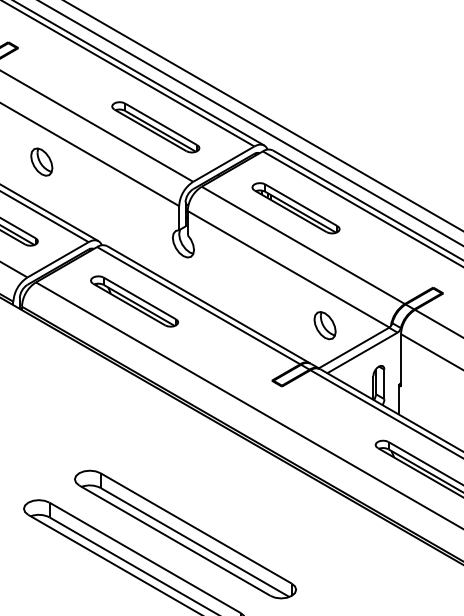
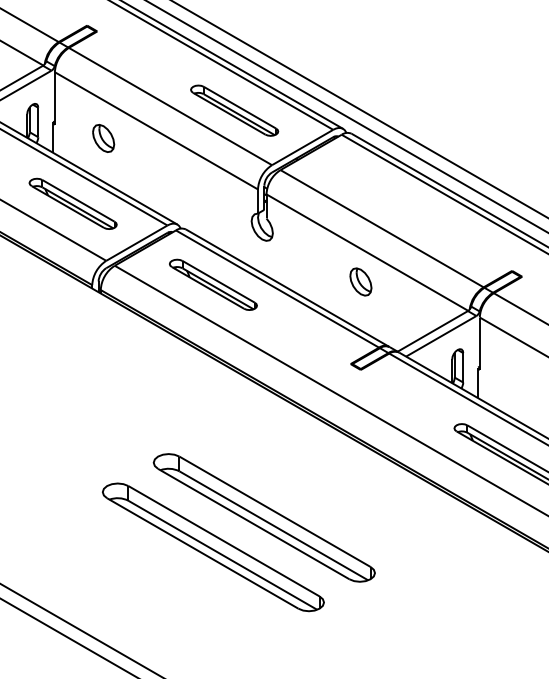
part: (41, 162) -> (103, 138), moved
part: (295, 208) -> (374, 191), removed
part: (324, 325) -> (360, 281), moved

